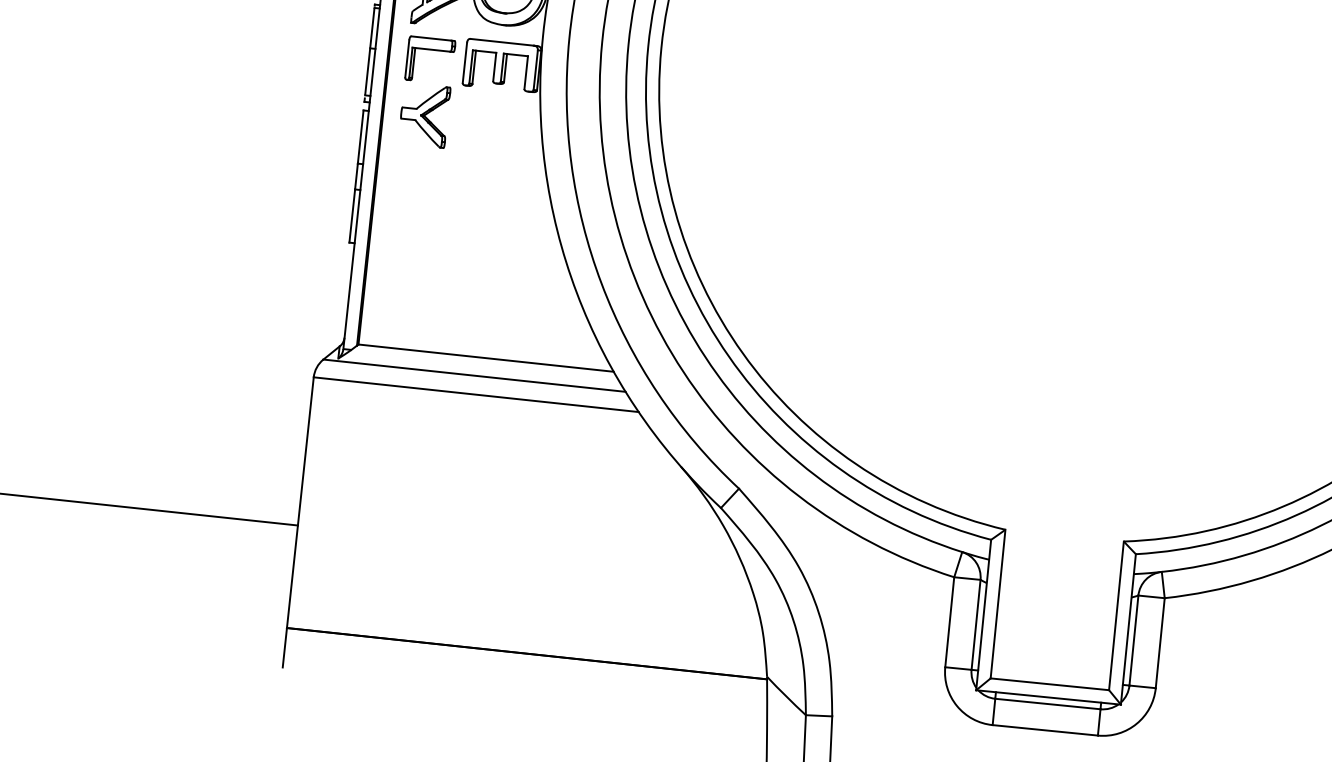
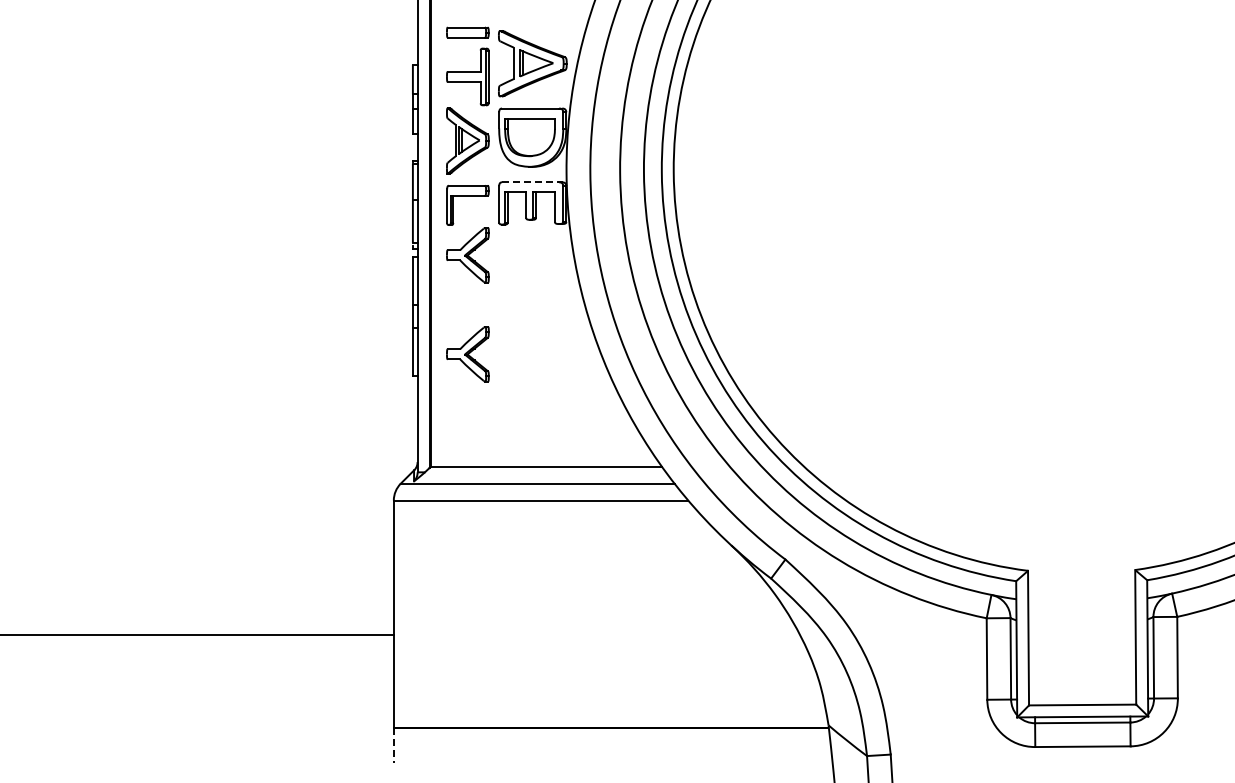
line: (502, 42) -> (530, 182), solid -> dashed
part: (412, 224) -> (467, 354), added
line: (284, 647) -> (393, 745), solid -> dashed

